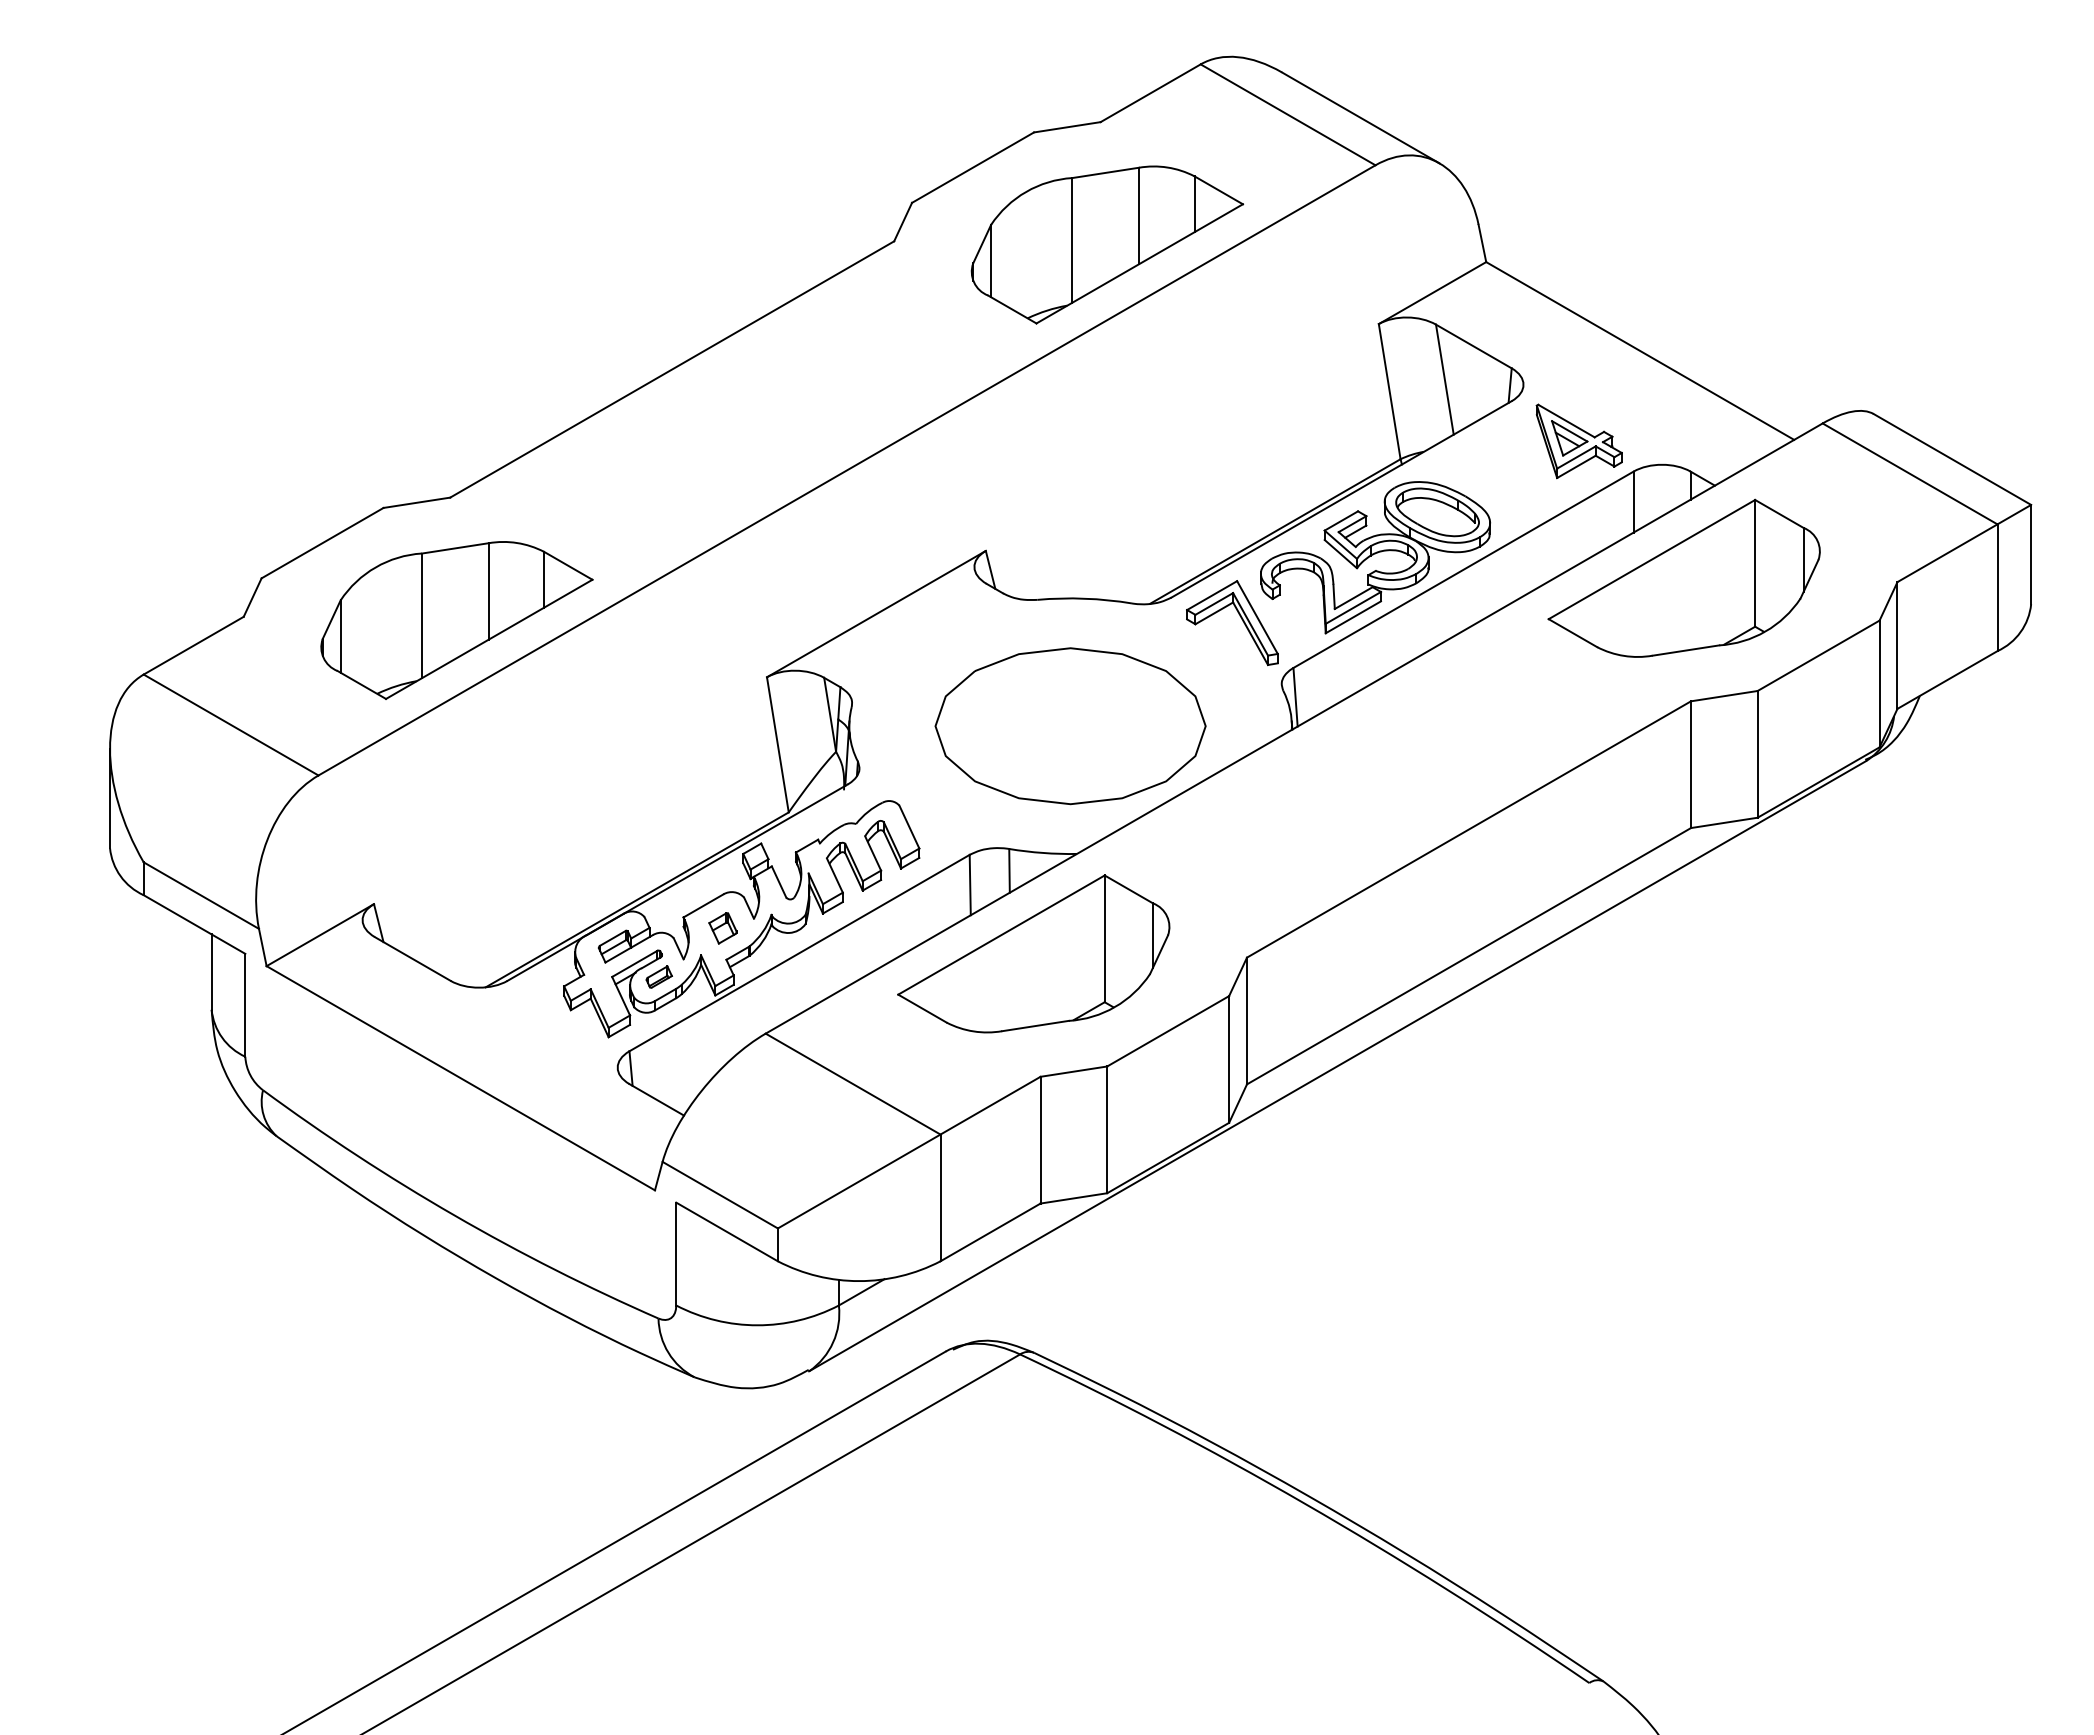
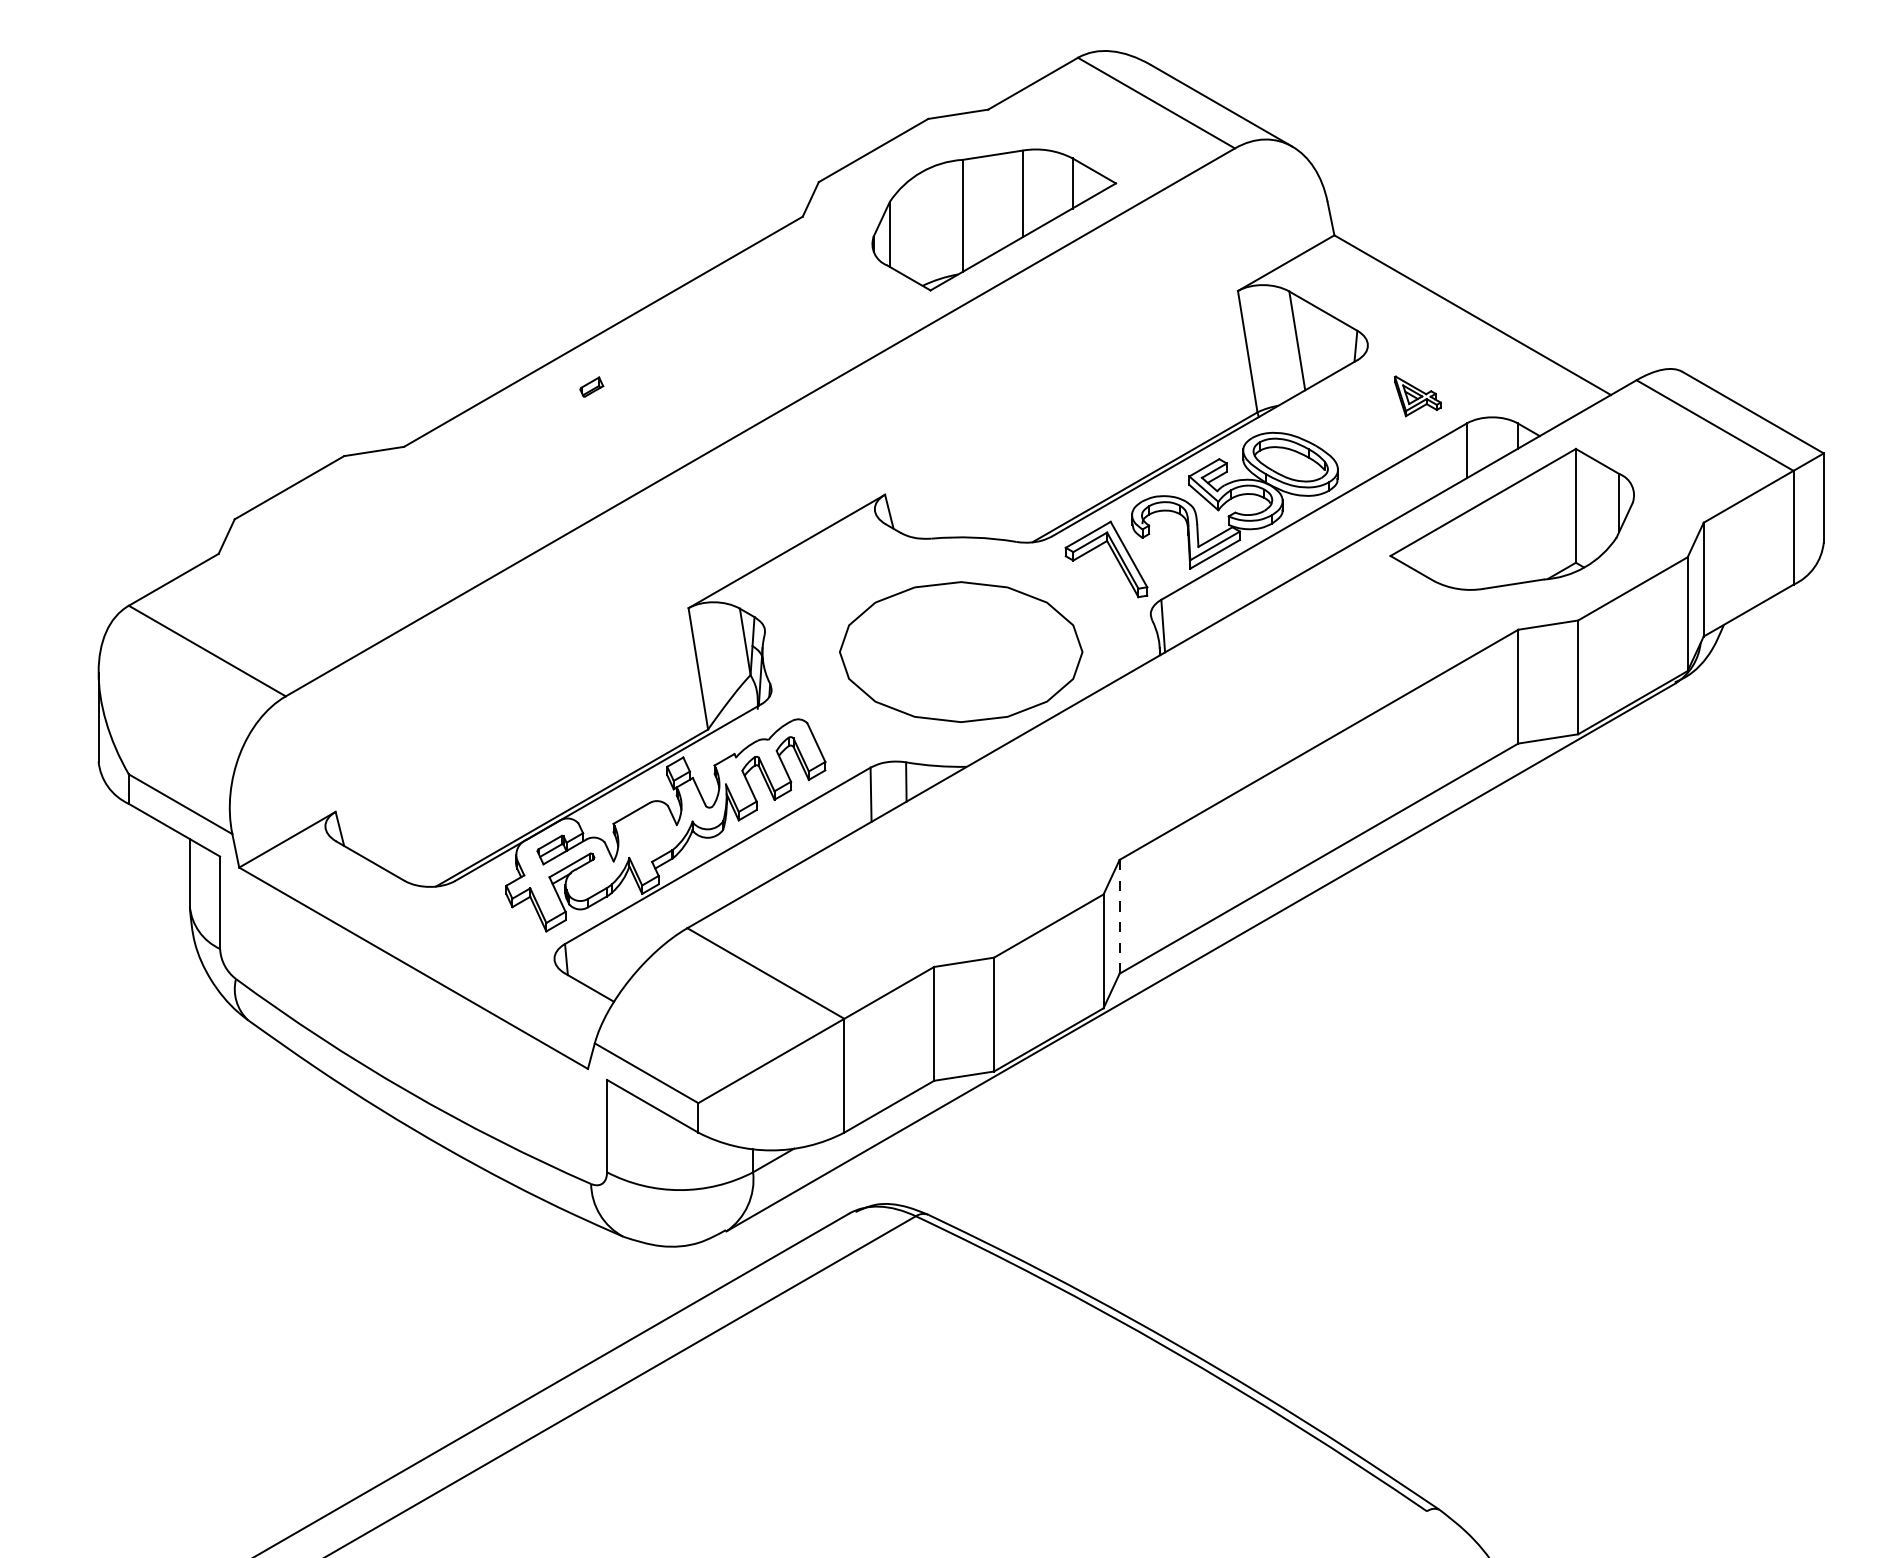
part: (1578, 441) -> (1417, 396), size x0.6
part: (456, 620) -> (409, 557), removed
part: (722, 928) -> (648, 833), removed
part: (1033, 953) -> (927, 856), removed
part: (658, 976) -> (591, 386), moved
line: (1247, 1020) -> (1120, 916), solid -> dashed

